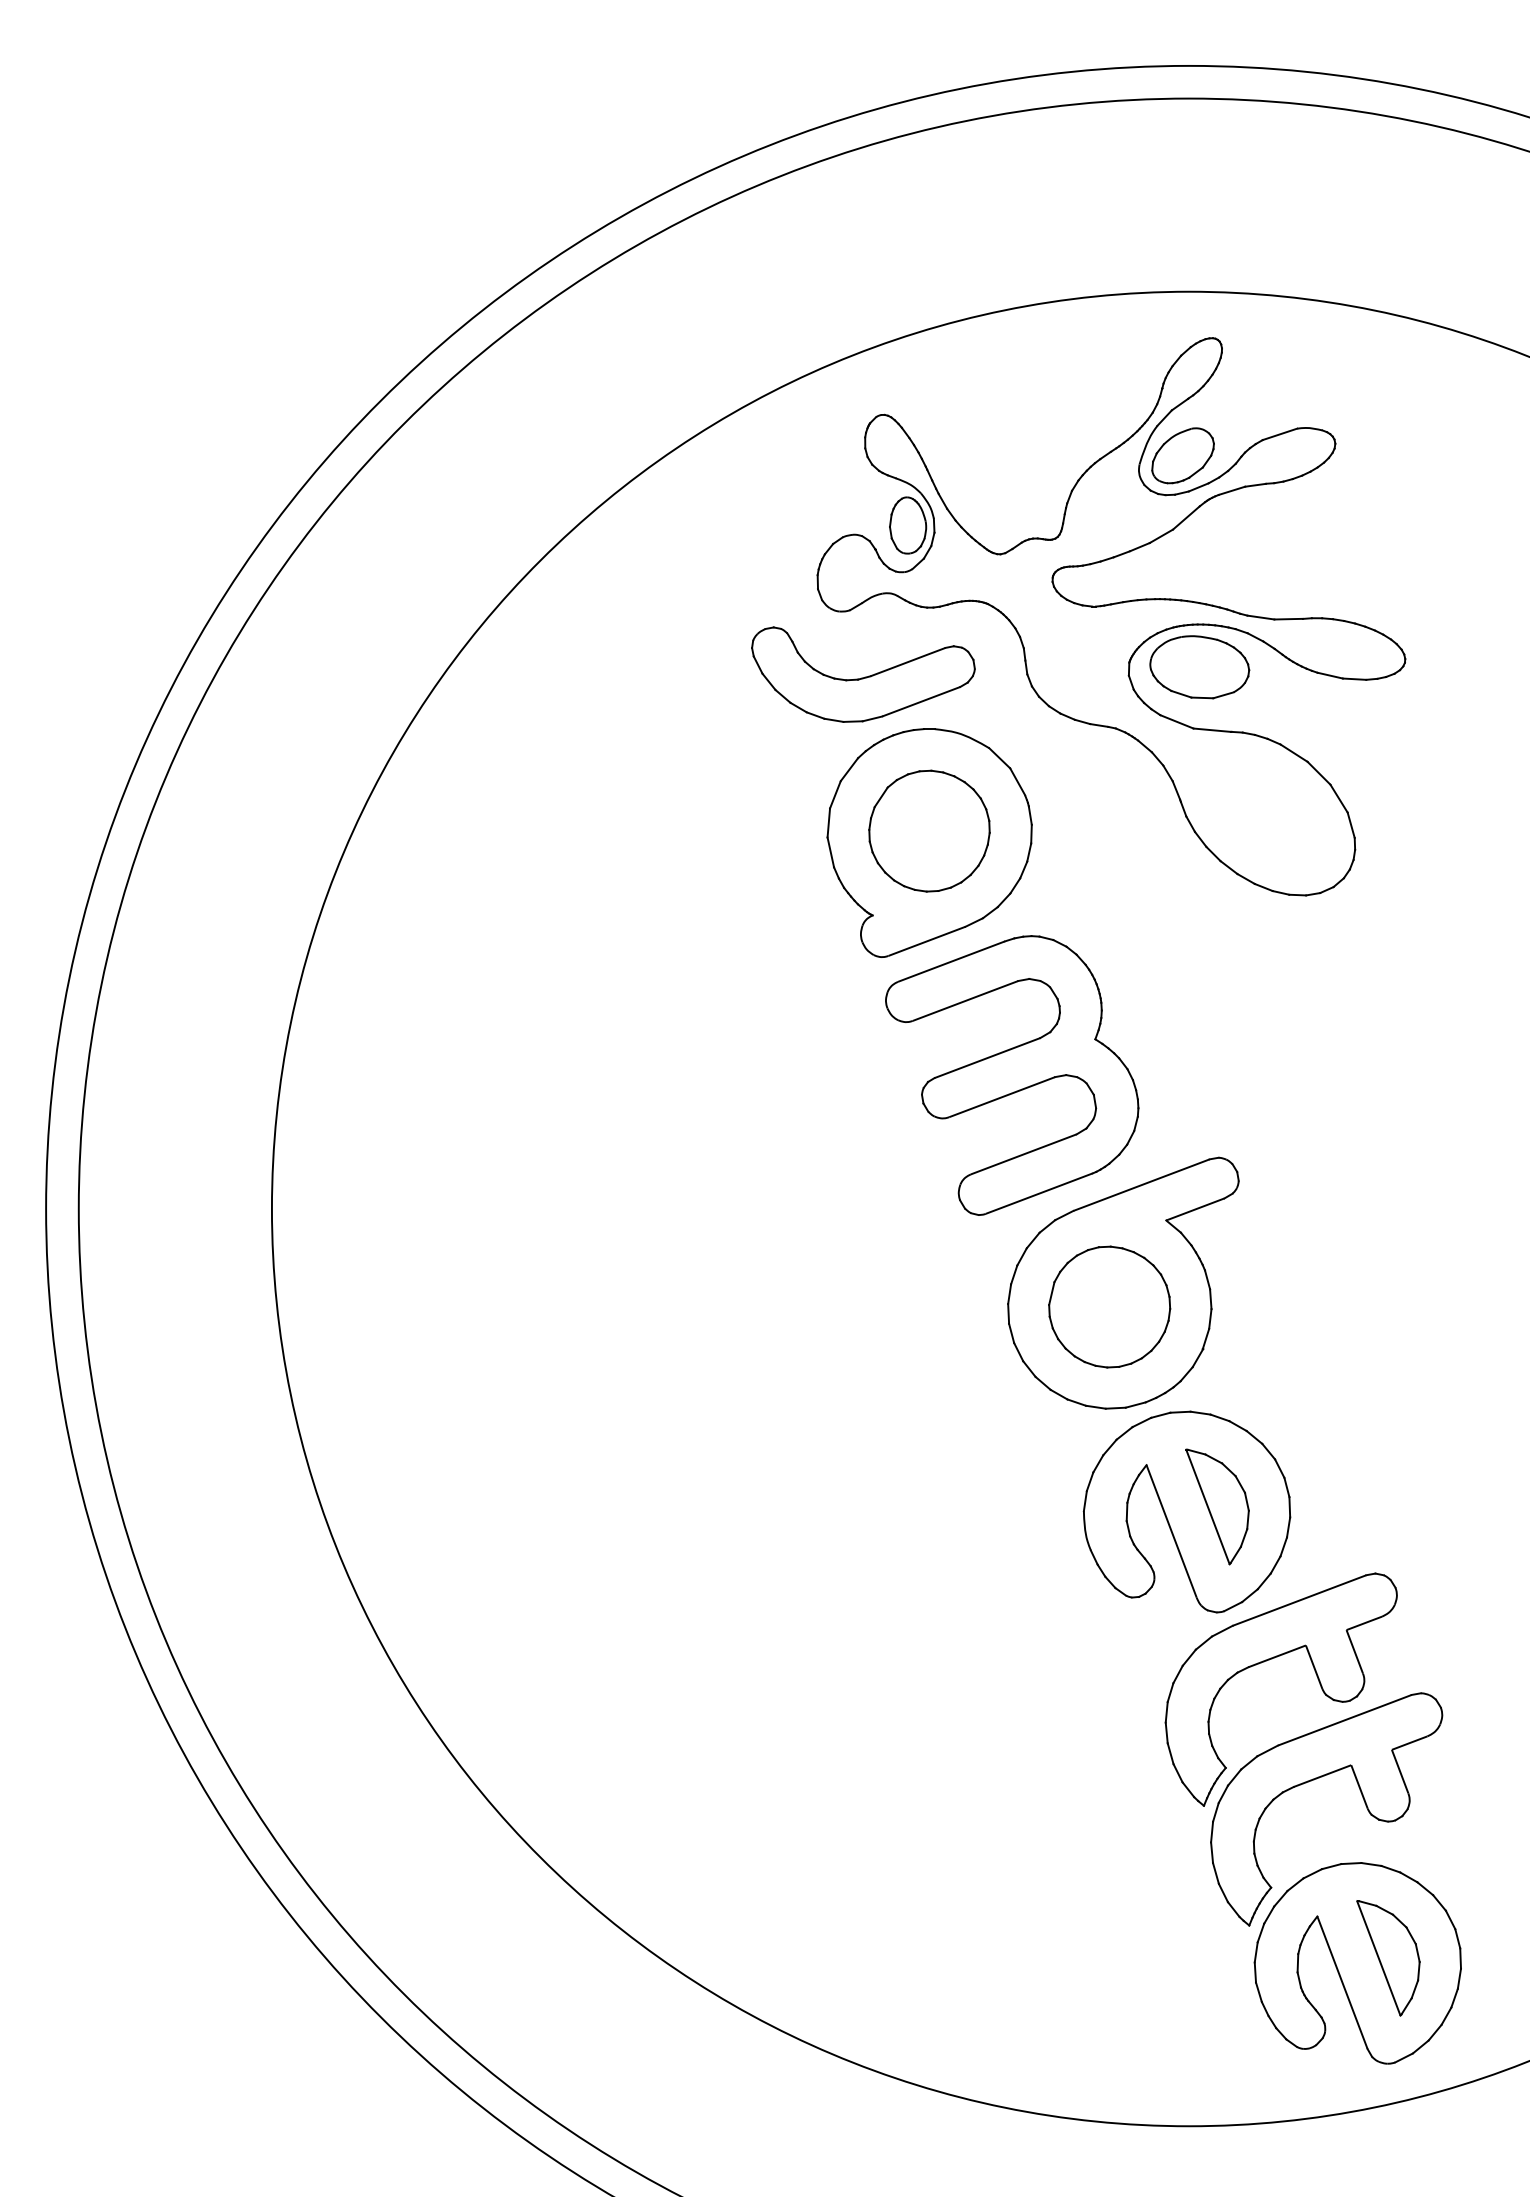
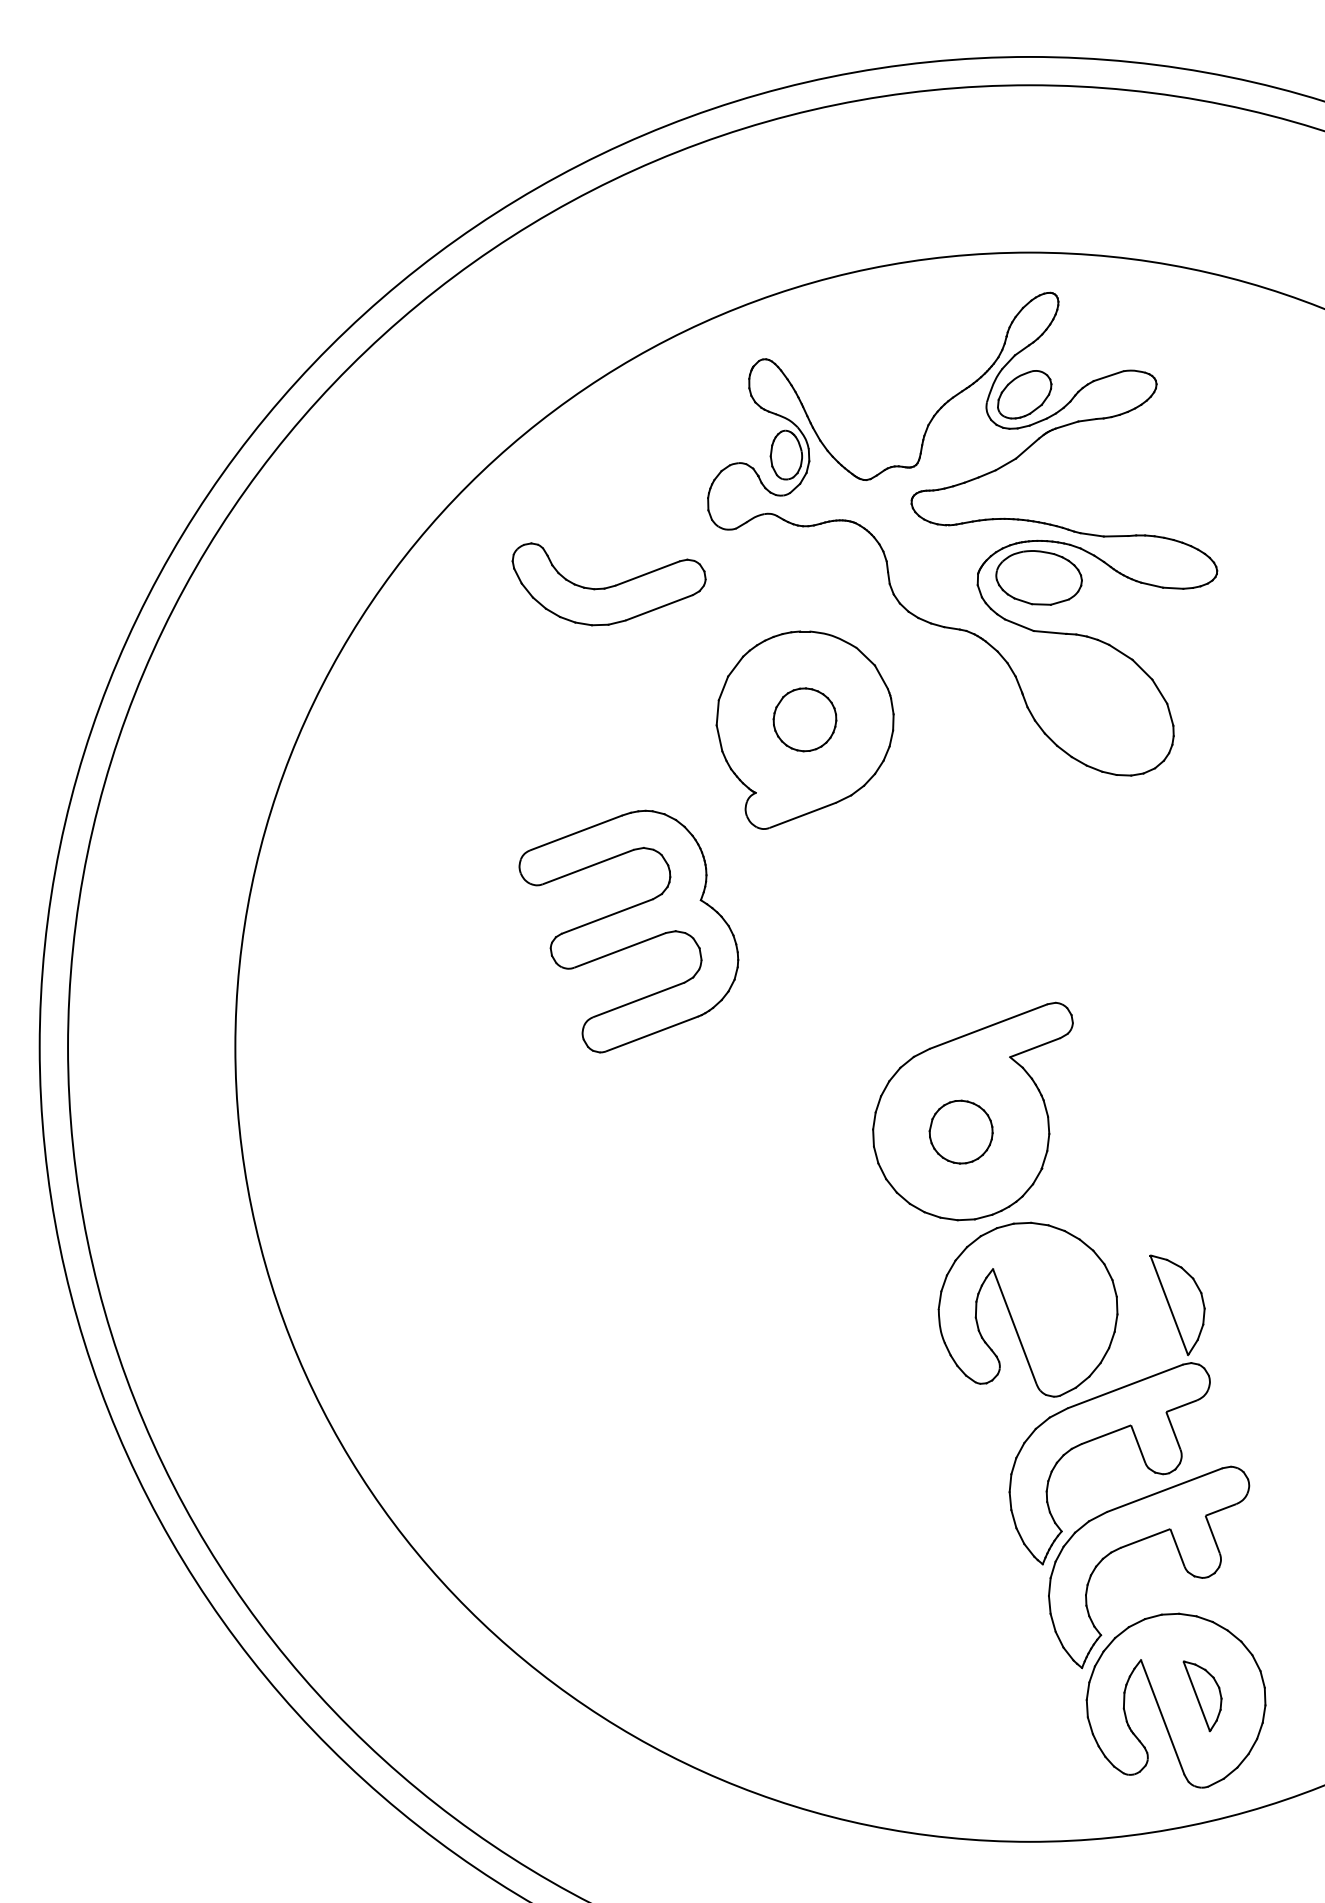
part: (863, 674) -> (609, 584), moved
part: (929, 830) -> (805, 719), size x0.6
part: (1012, 1075) -> (629, 931), moved
part: (1109, 1306) -> (960, 1131), size x0.6
part: (1217, 1506) -> (1177, 1304), moved
part: (1388, 1958) -> (1202, 1696), size x0.7

